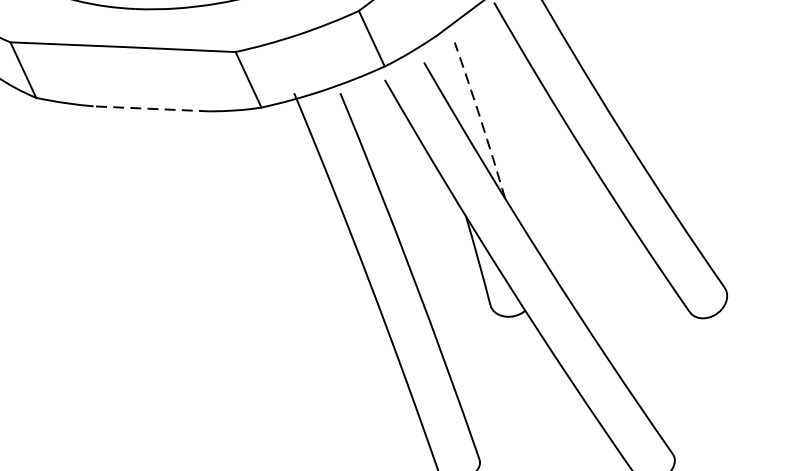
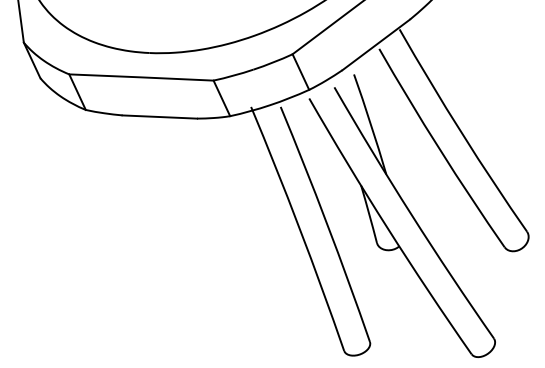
line: (151, 109) -> (159, 117), dashed -> solid
arc: (480, 120) -> (370, 124), dashed -> solid

